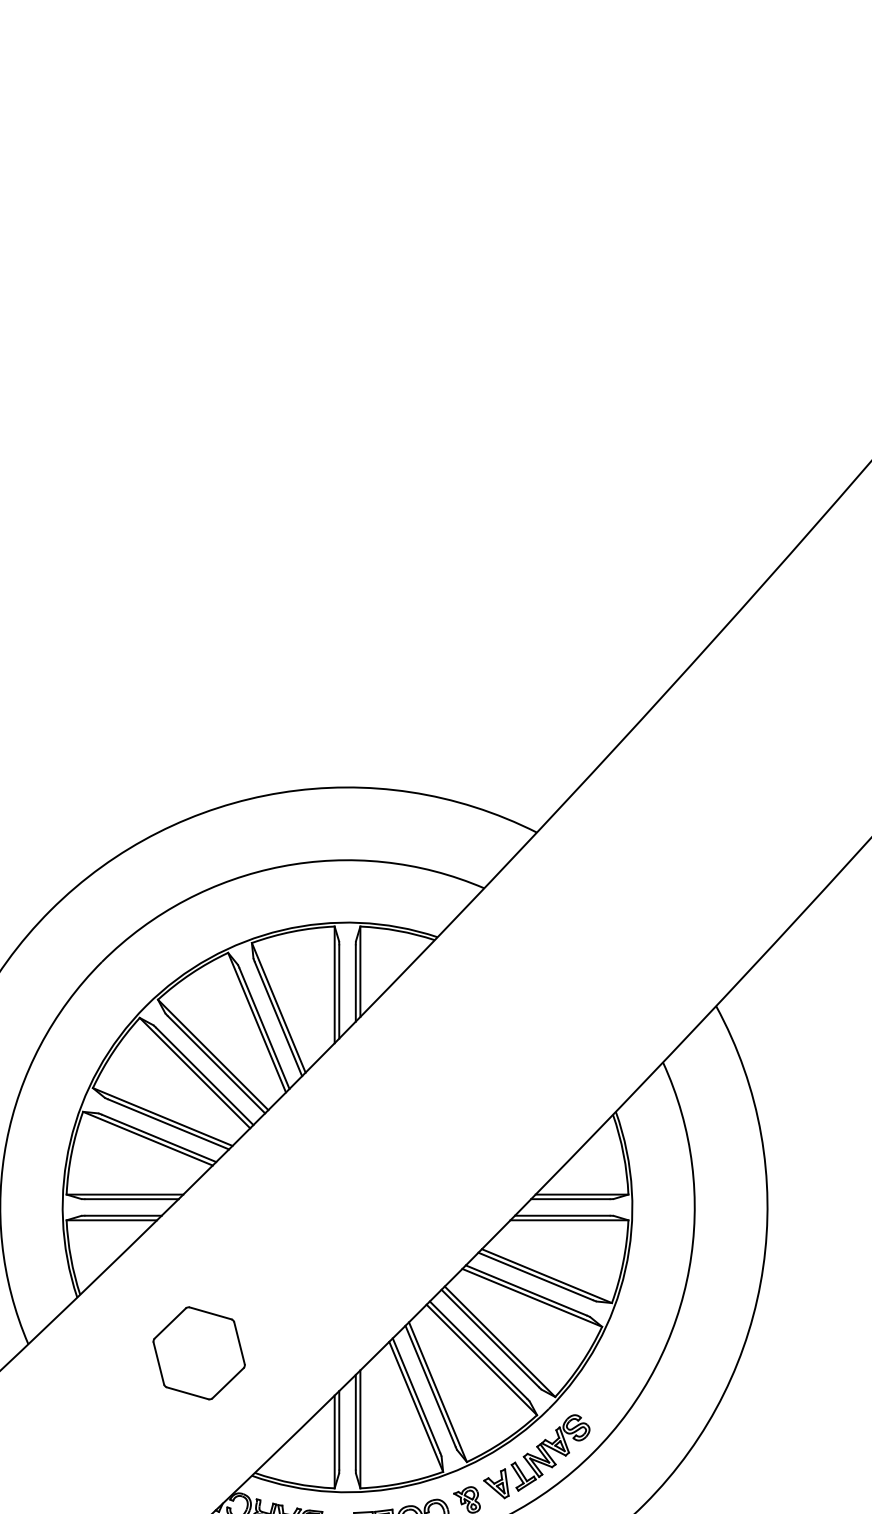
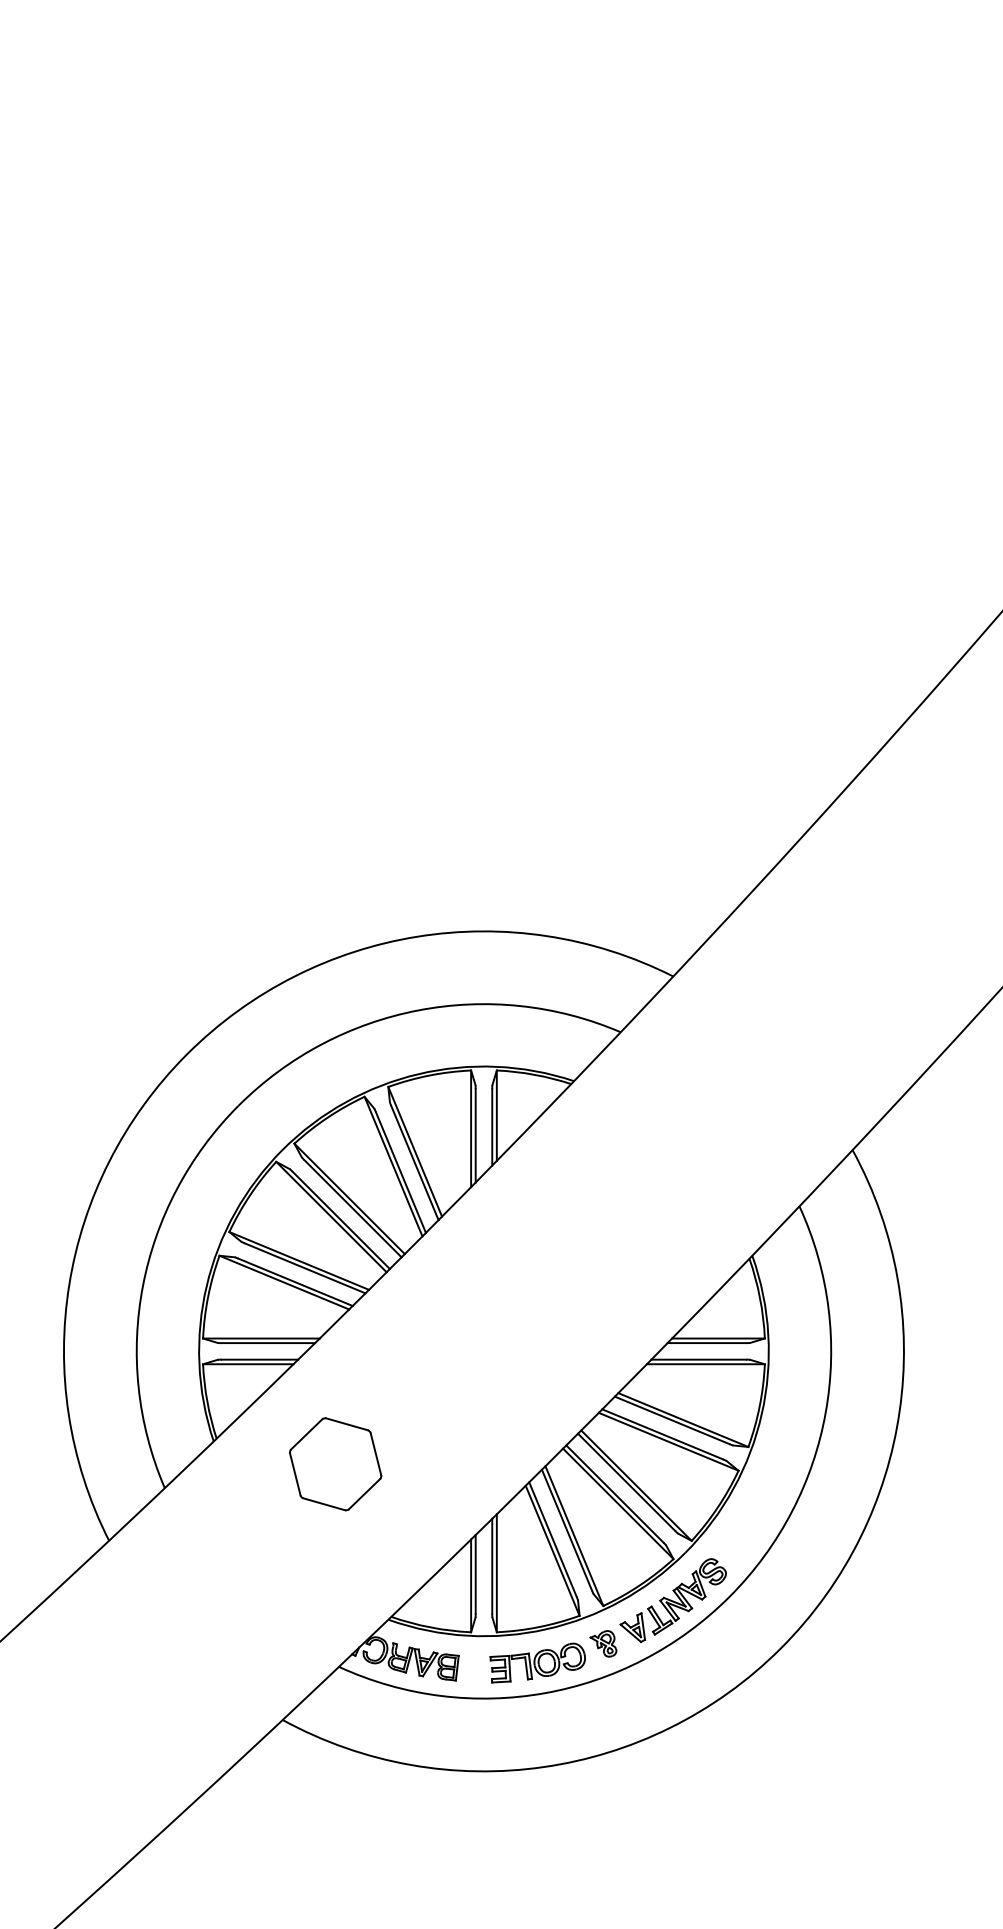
part: (199, 1353) -> (335, 1464), moved

